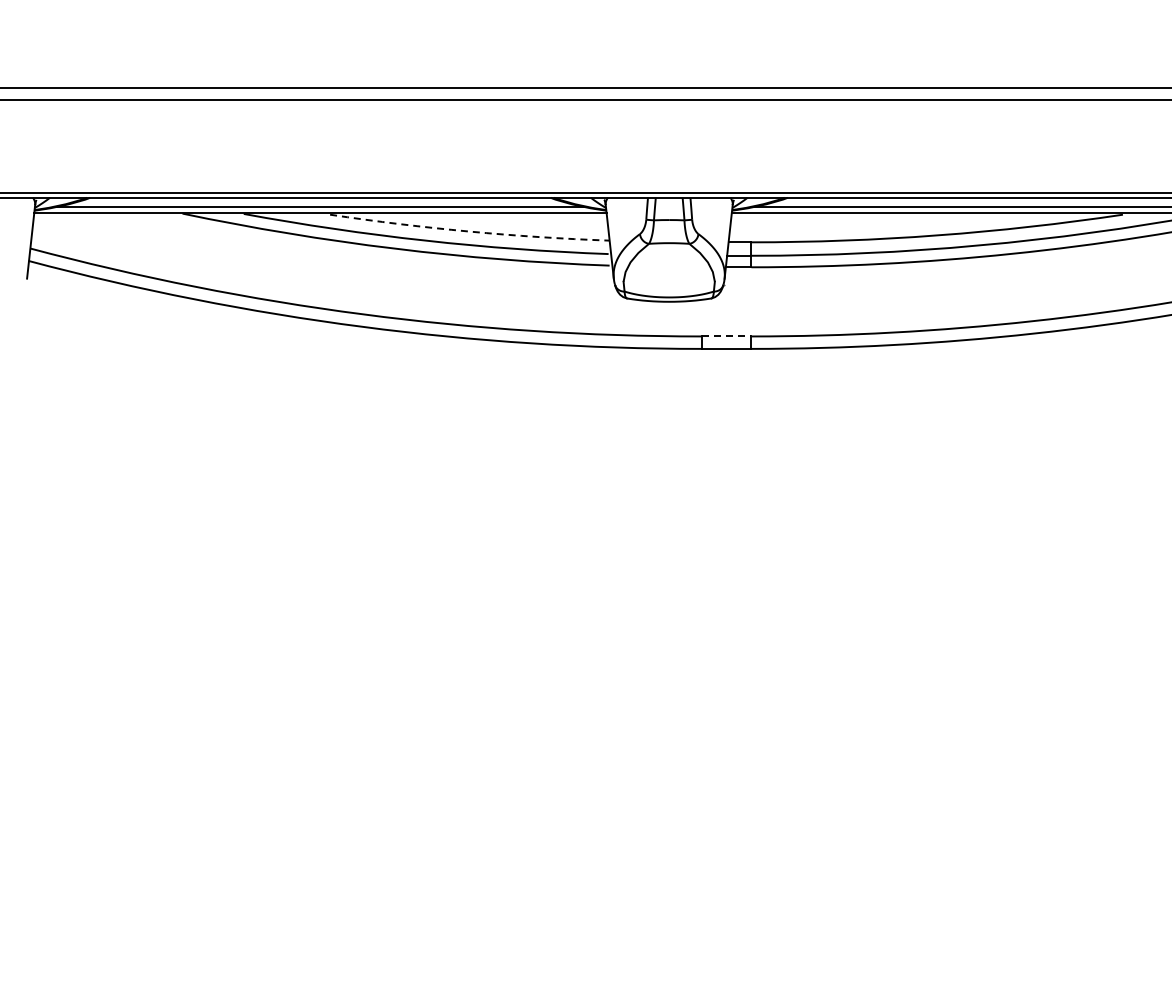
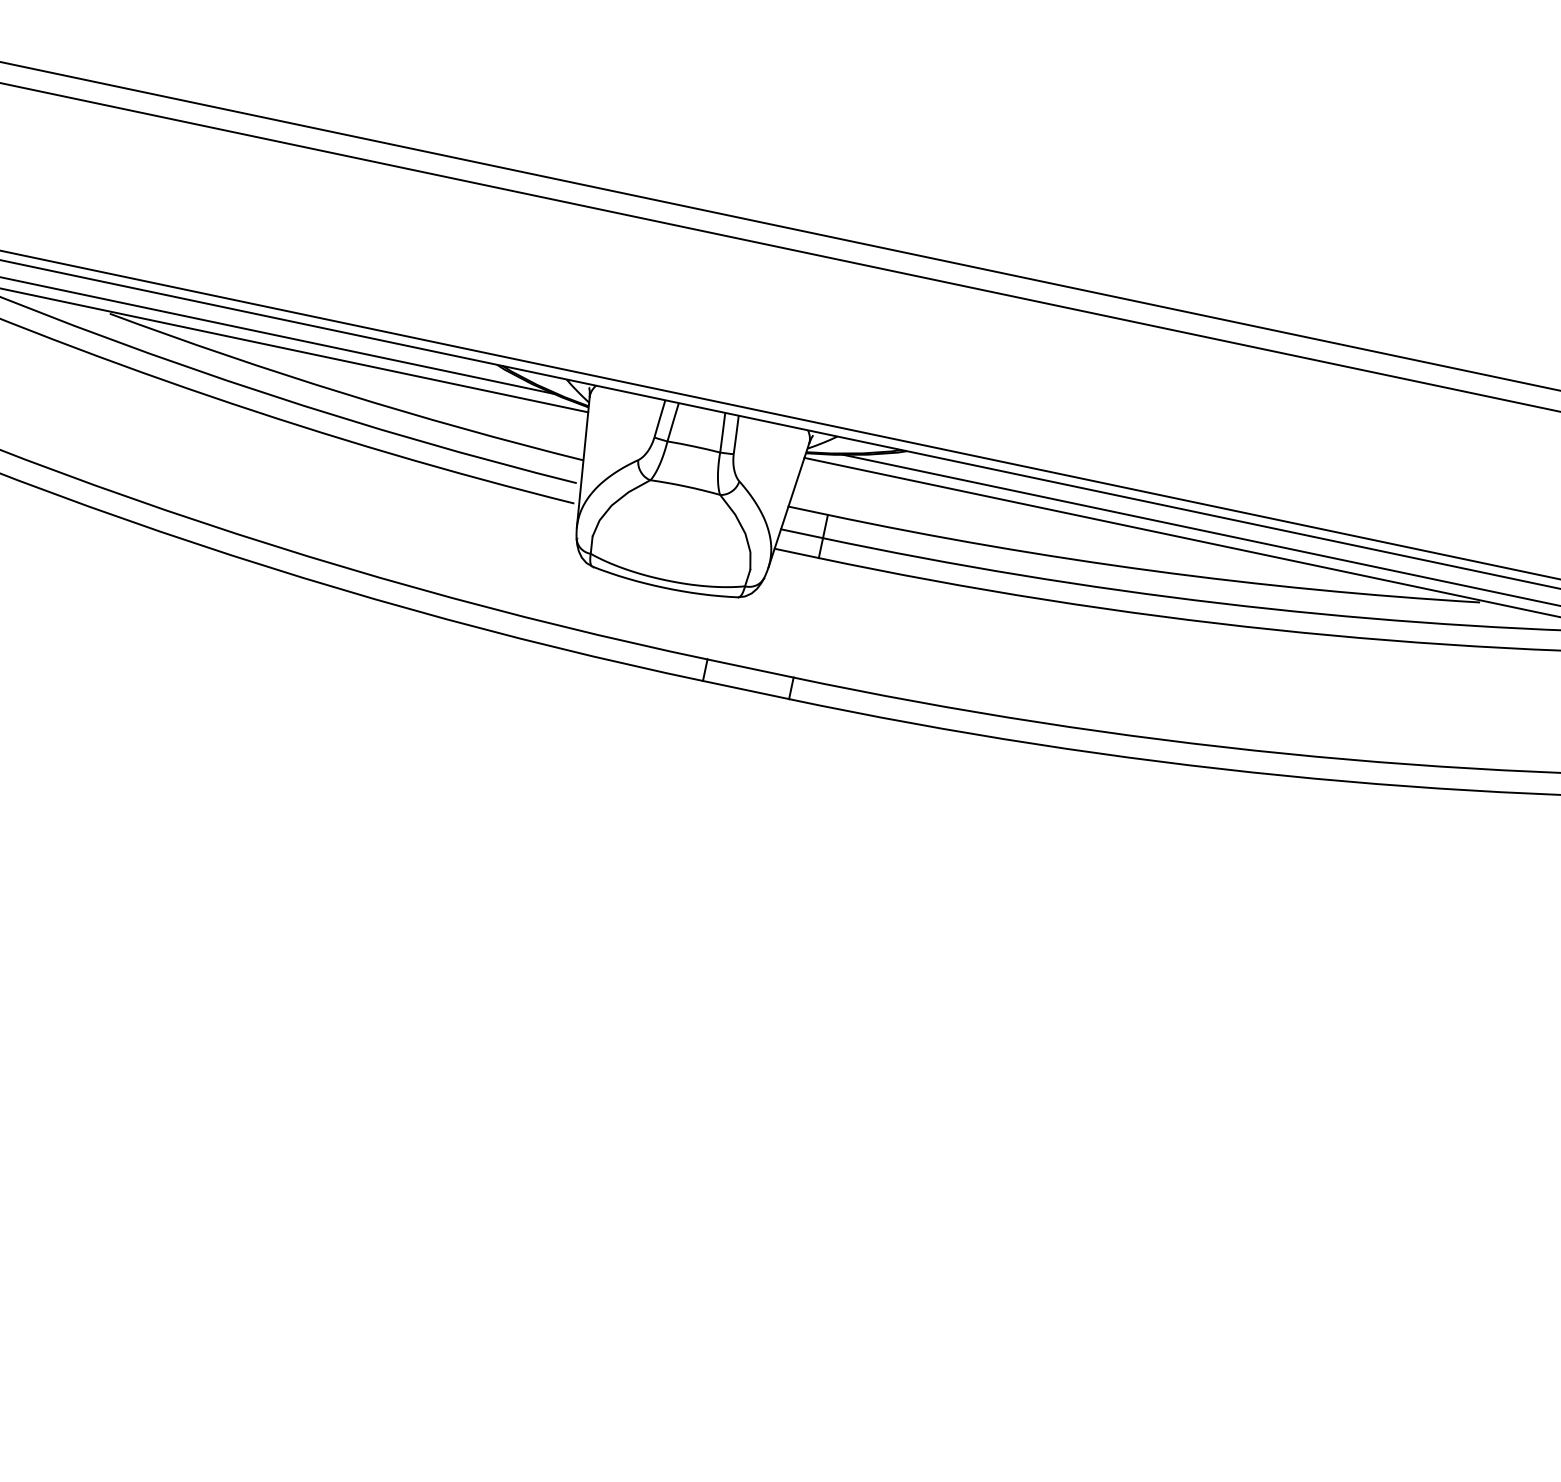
arc: (469, 231) -> (344, 393), dashed -> solid
line: (726, 336) -> (750, 668), dashed -> solid

